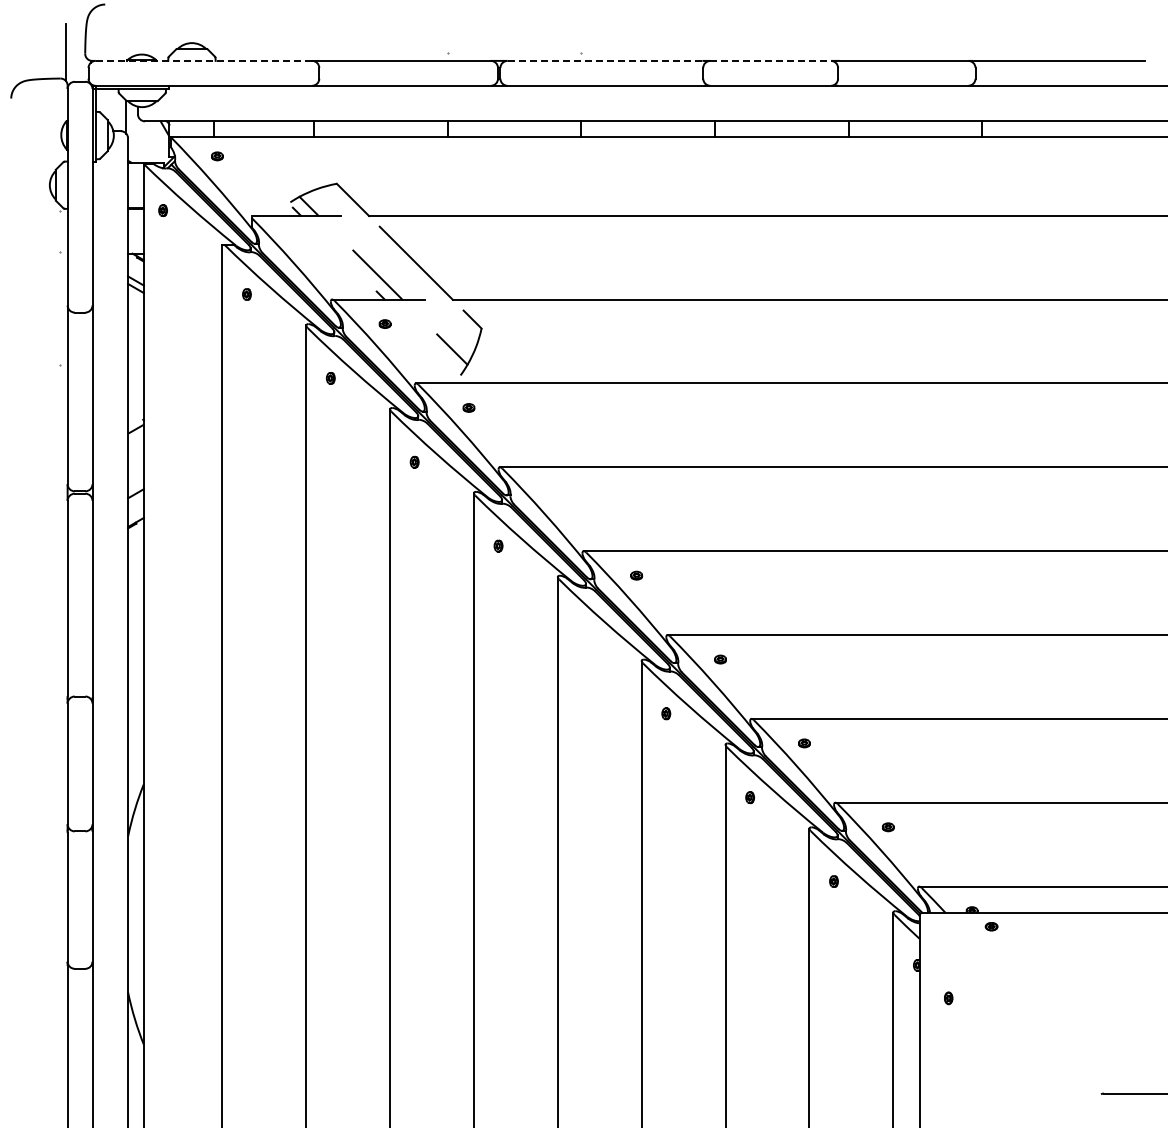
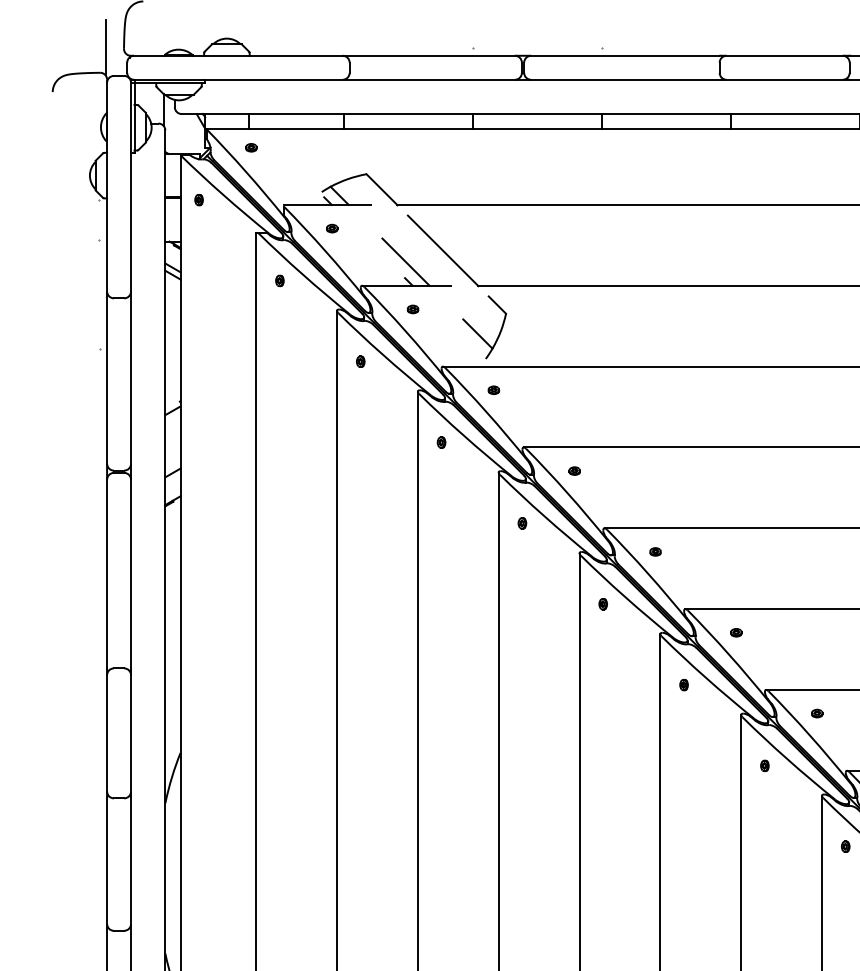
line: (204, 60) -> (238, 55), dashed -> solid
line: (605, 60) -> (625, 55), dashed -> solid
line: (771, 60) -> (785, 55), dashed -> solid
part: (300, 240) -> (331, 228), added
part: (552, 491) -> (574, 470), added
part: (582, 629) -> (603, 603), added

